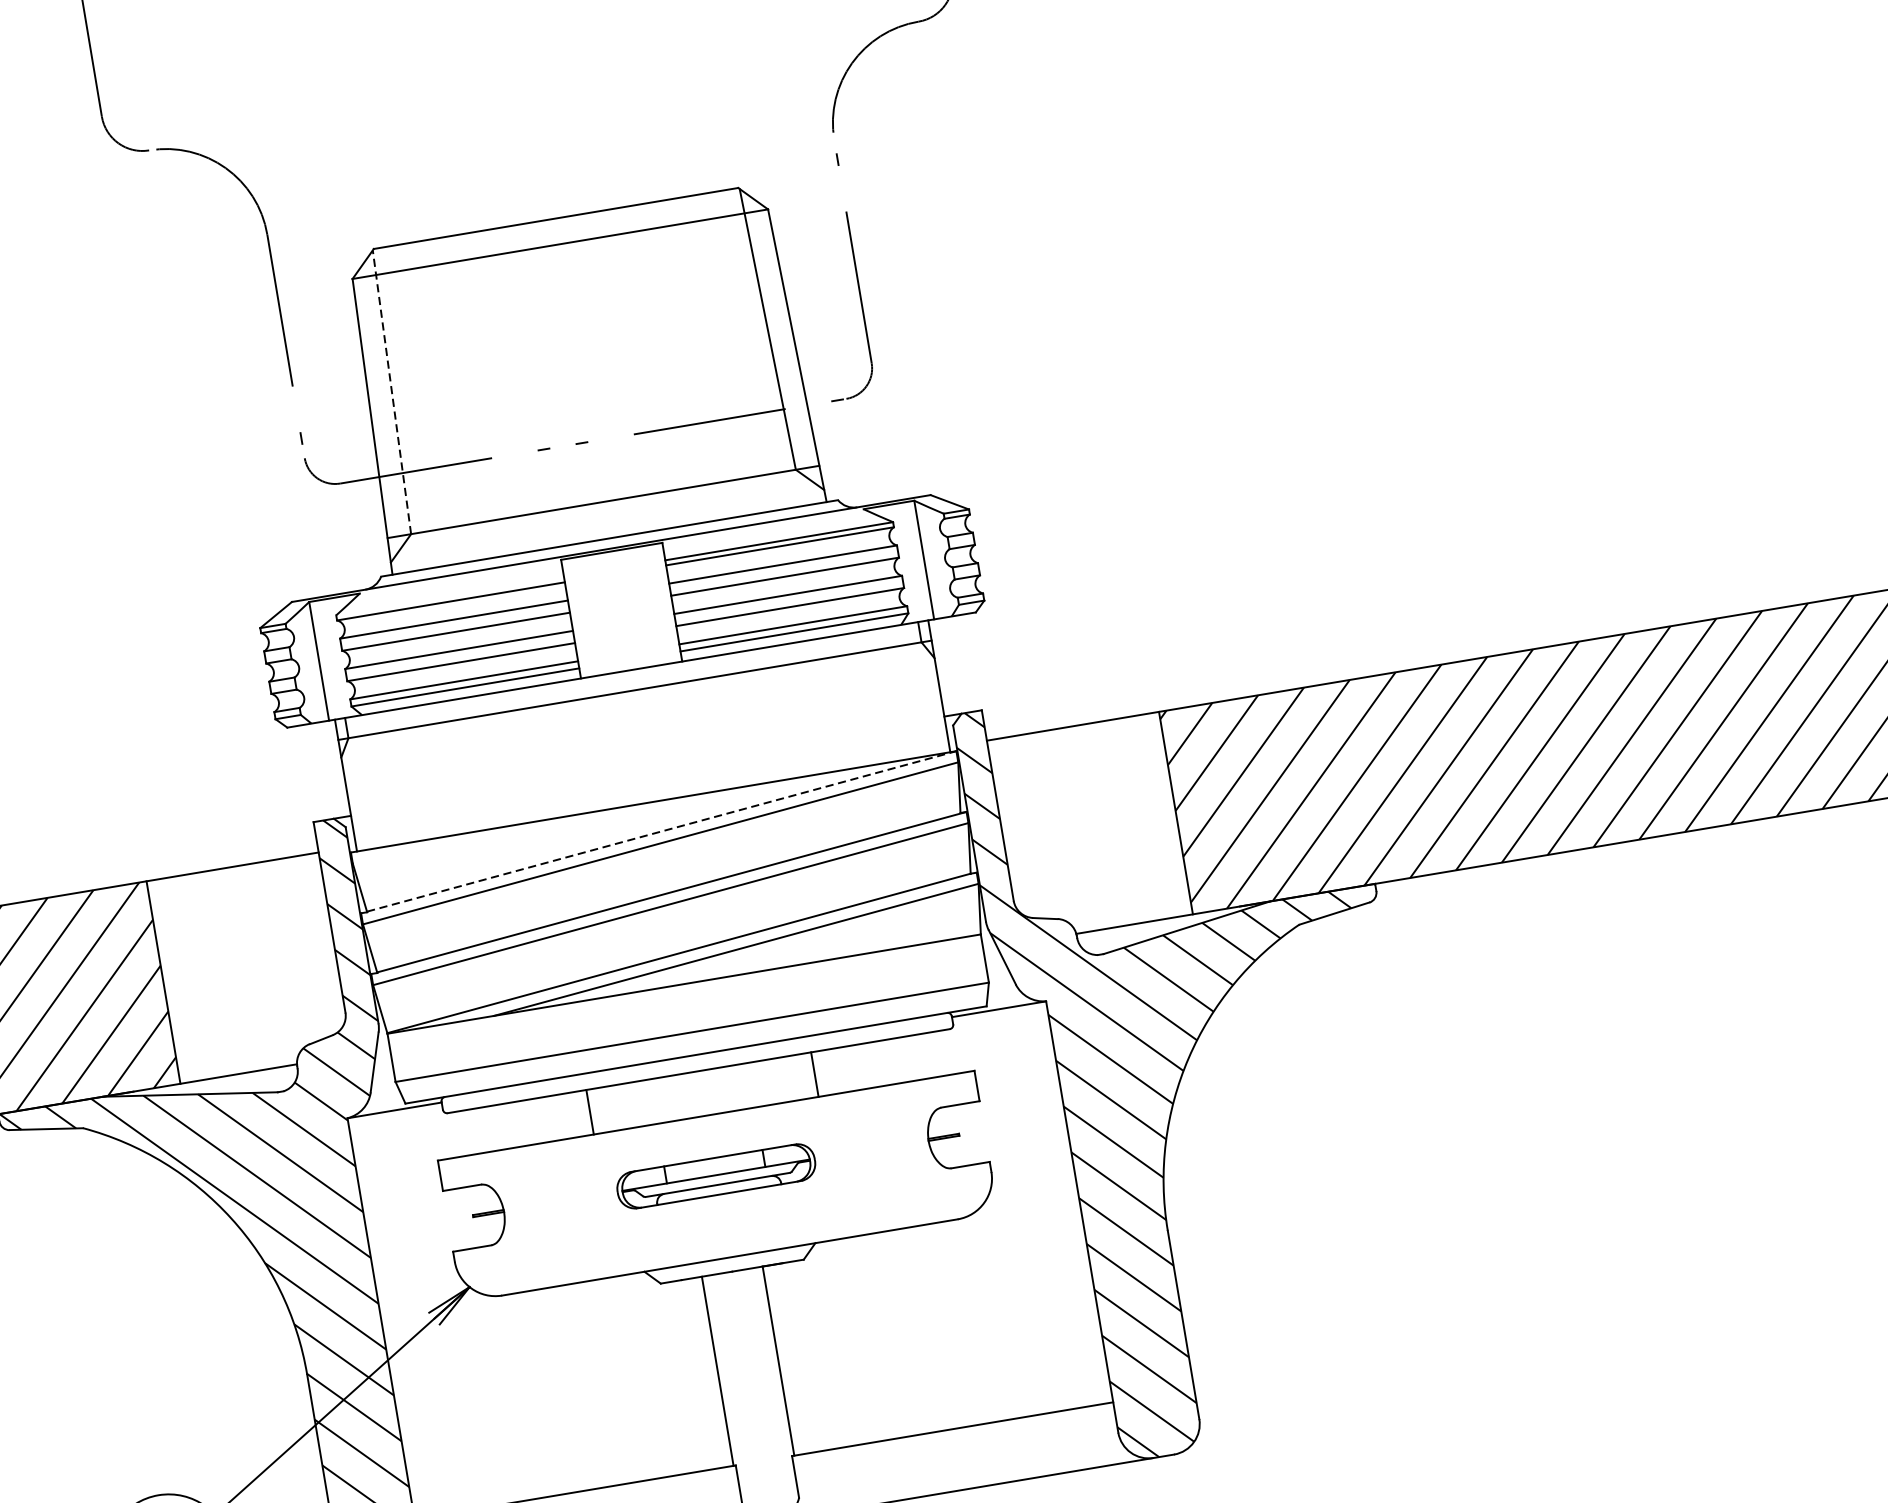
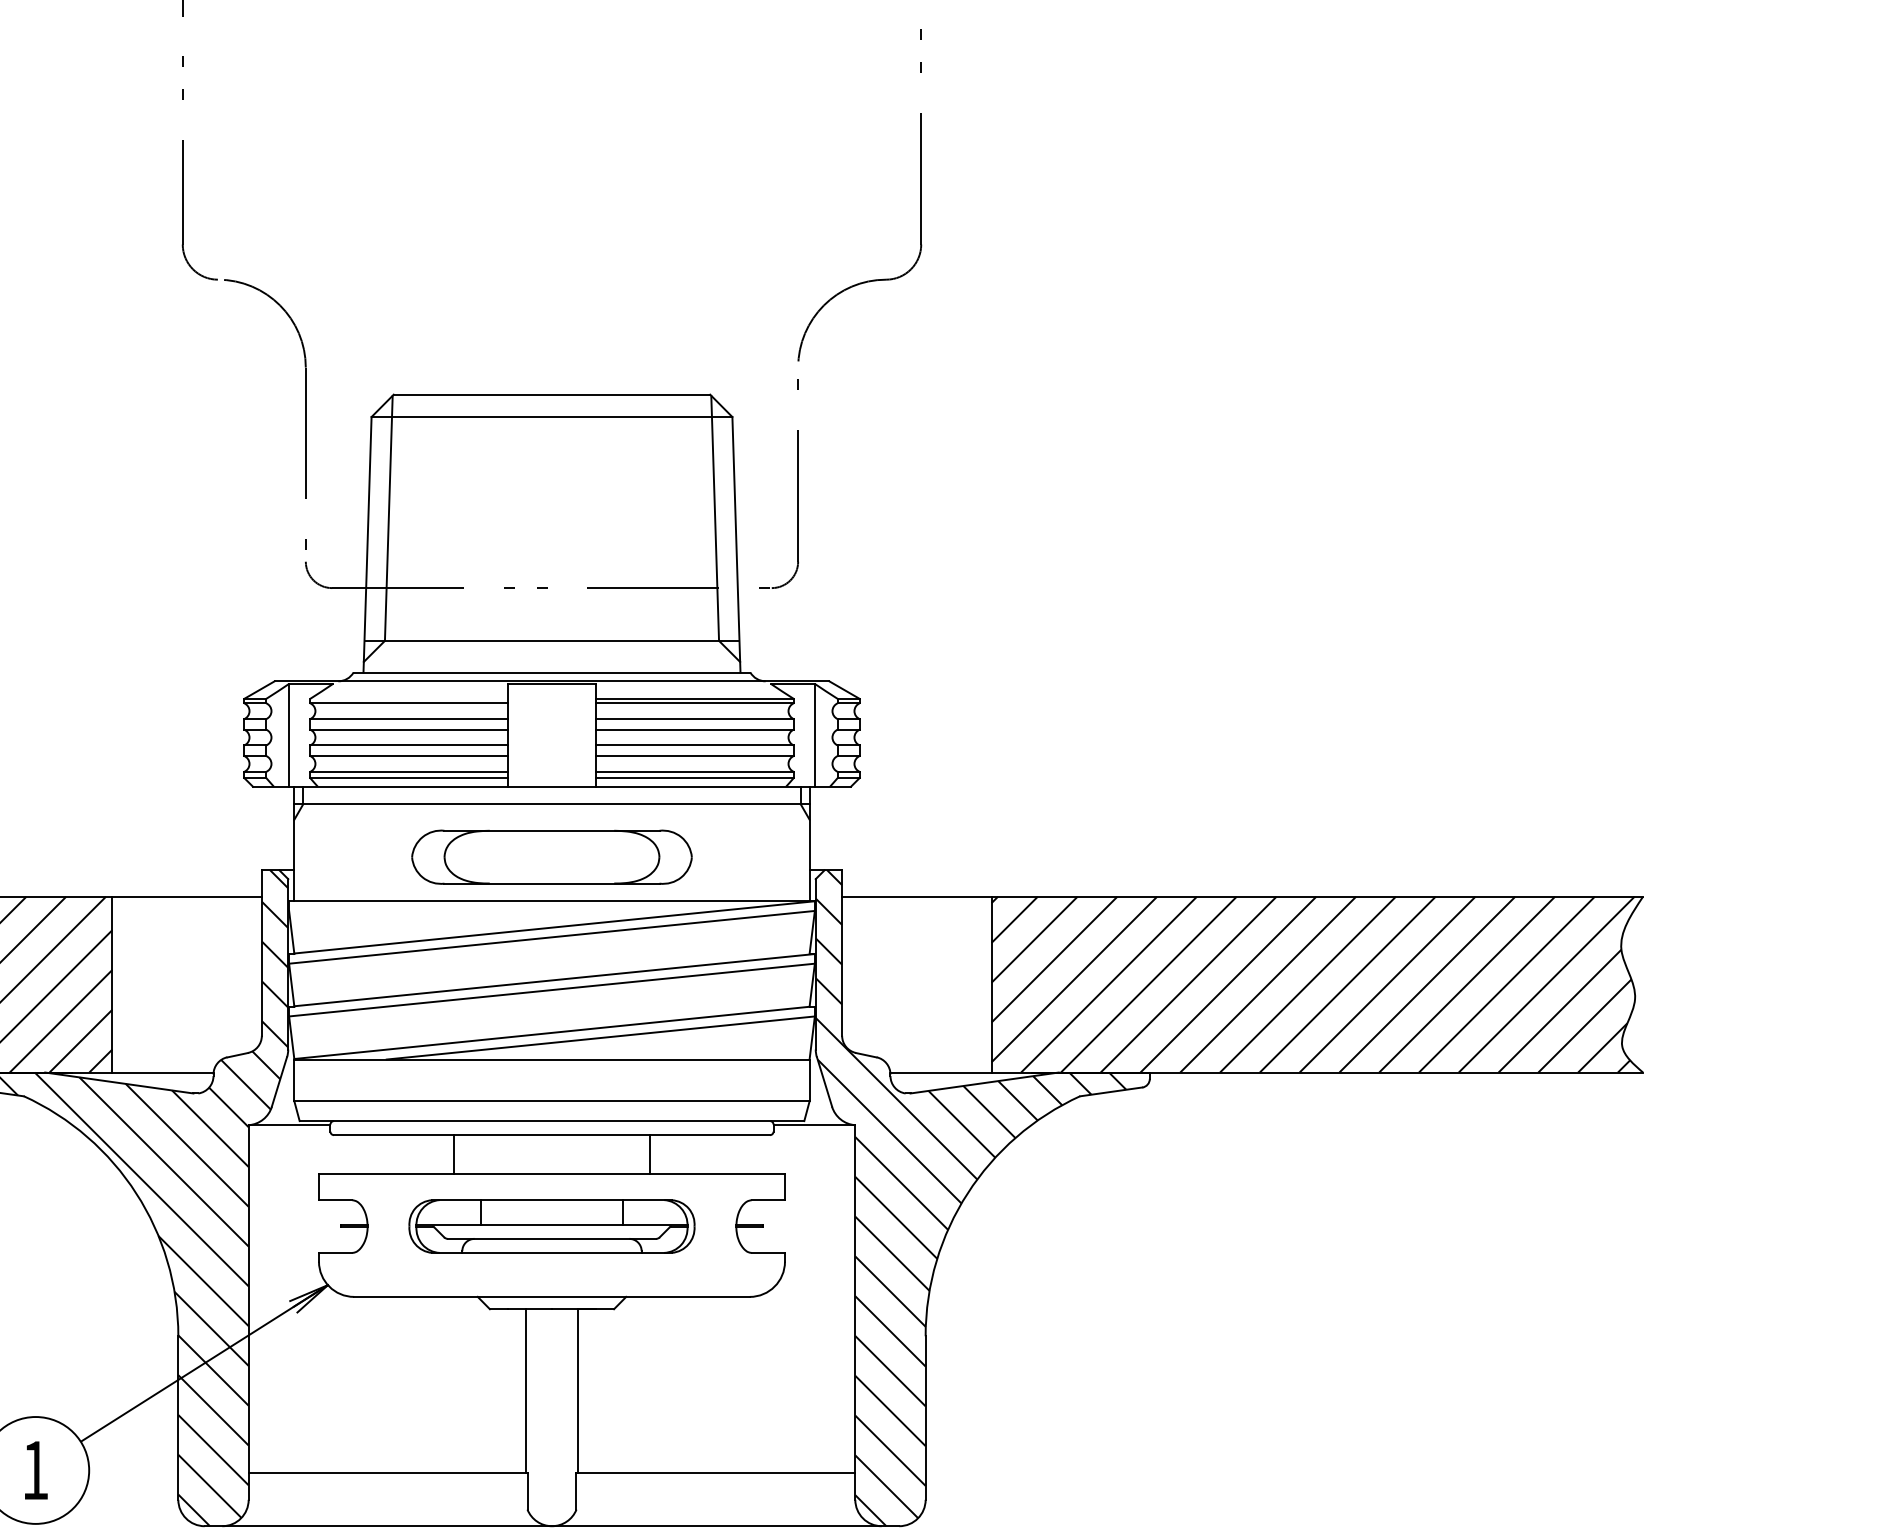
line: (391, 392) -> (388, 518), dashed -> solid
part: (644, 750) -> (551, 856), added
line: (661, 831) -> (554, 927), dashed -> solid
part: (715, 1176) -> (551, 1226), size x1.67

